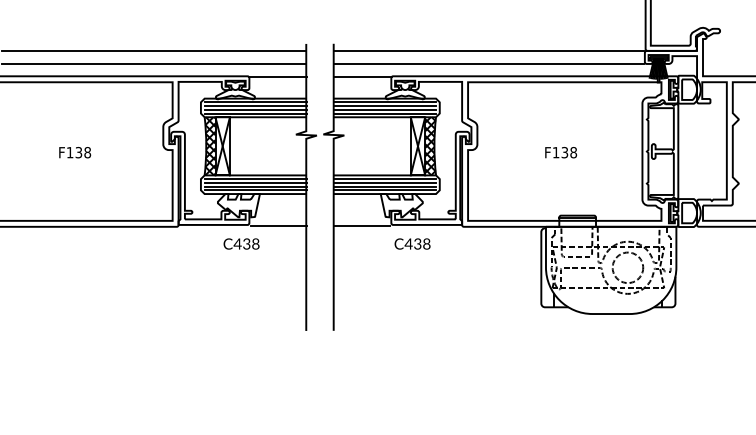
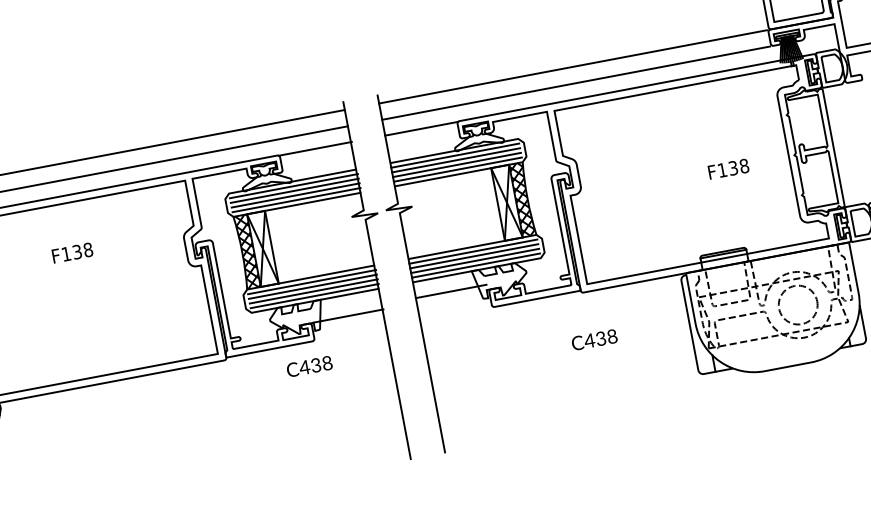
text: (75, 152) -> (73, 252), moved
text: (561, 152) -> (729, 168), moved
line: (278, 225) -> (347, 315), moved
line: (361, 225) -> (450, 291), moved
text: (412, 243) -> (594, 339), moved

